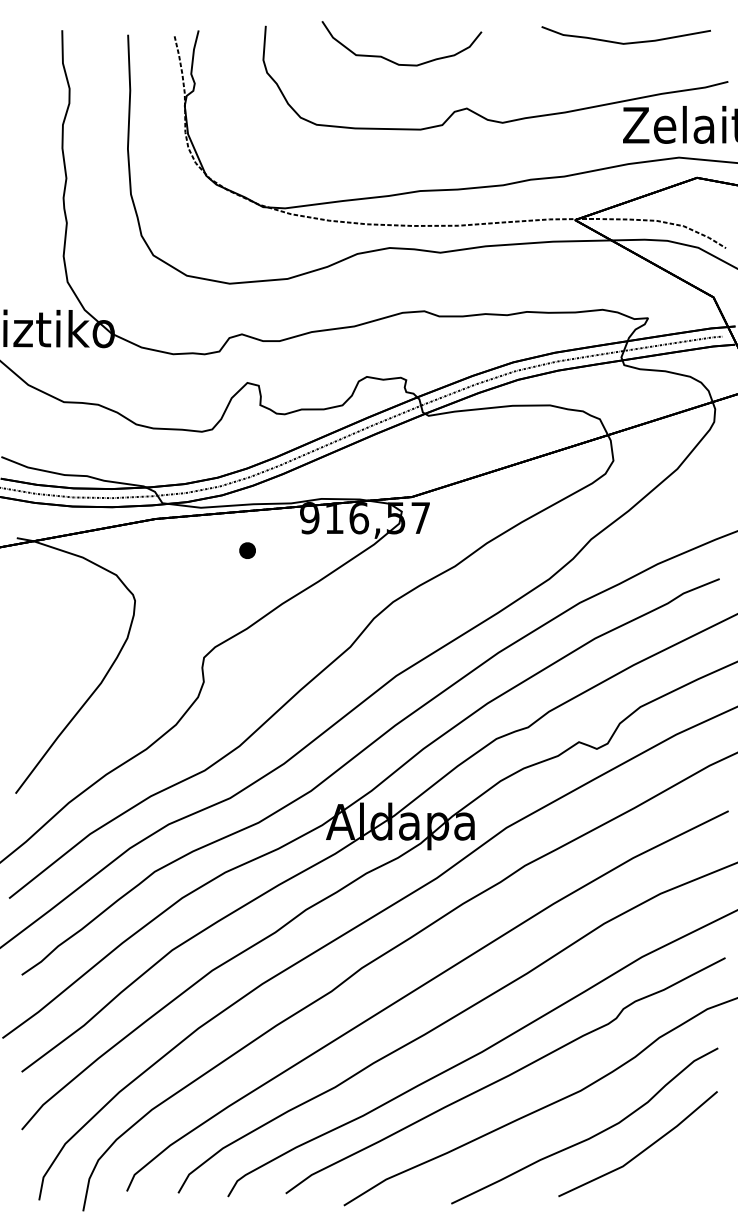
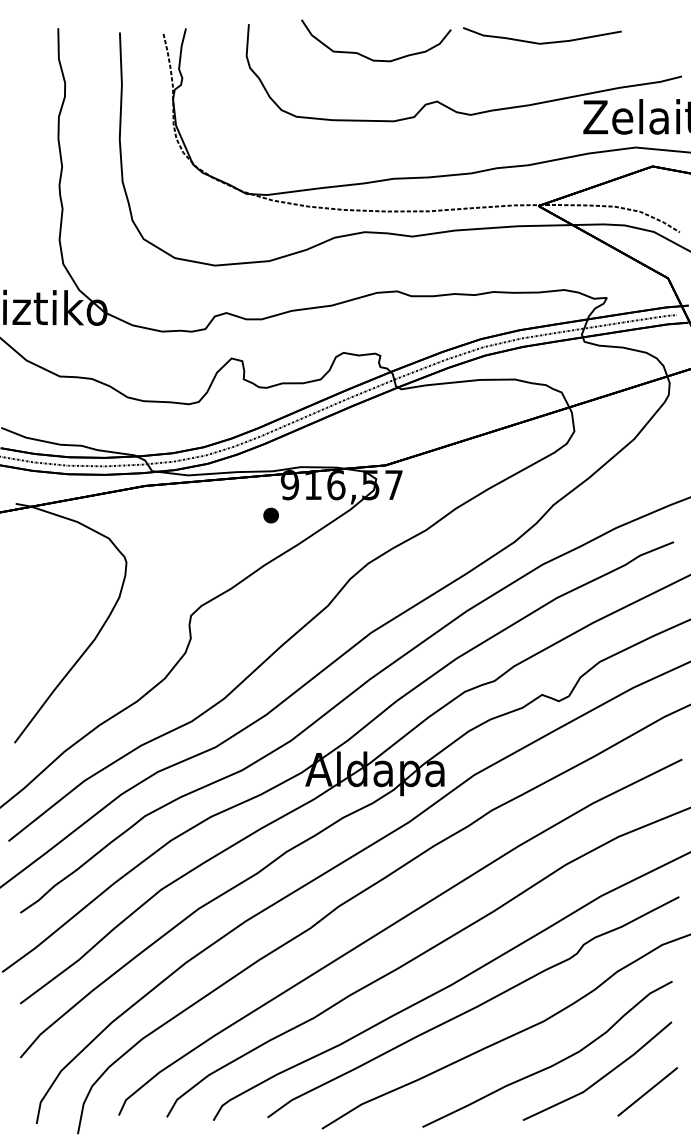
curve: (625, 42) -> (541, 42), moved
part: (247, 550) -> (271, 515), moved
line: (691, 1165) -> (647, 1091), added

